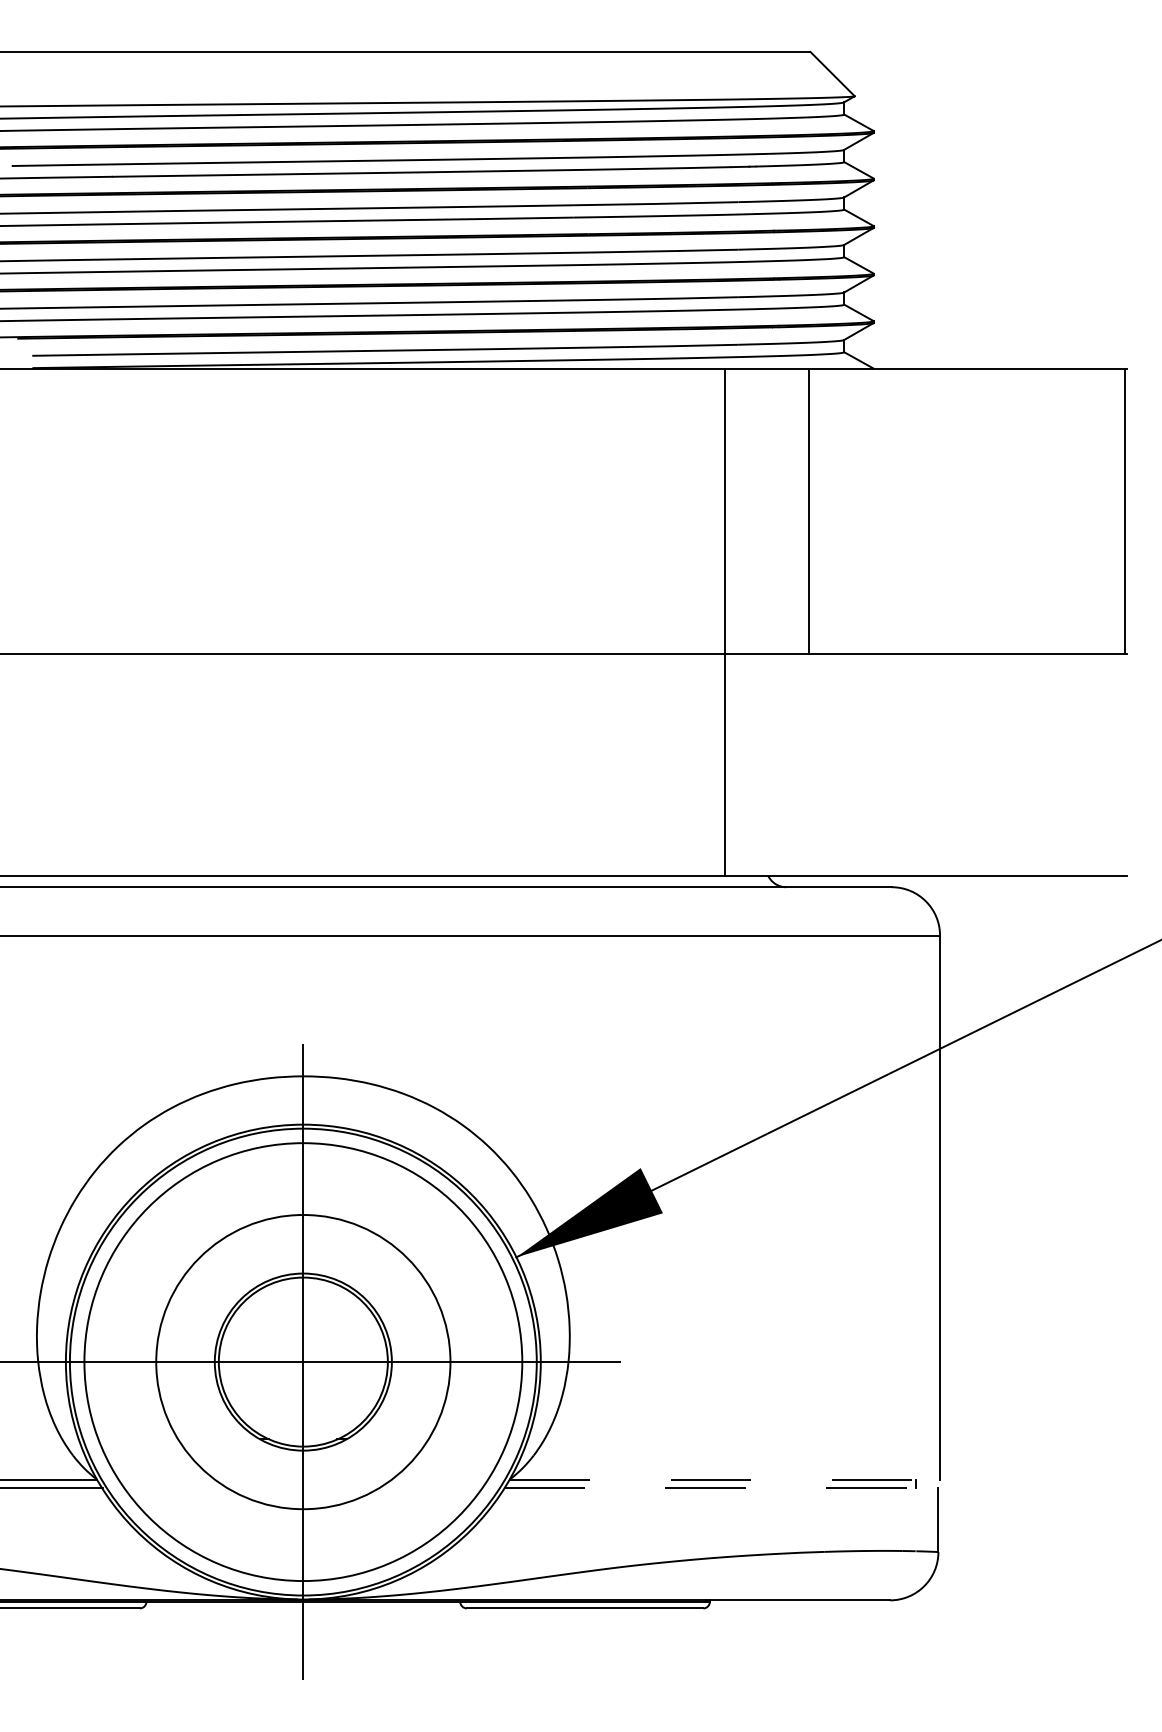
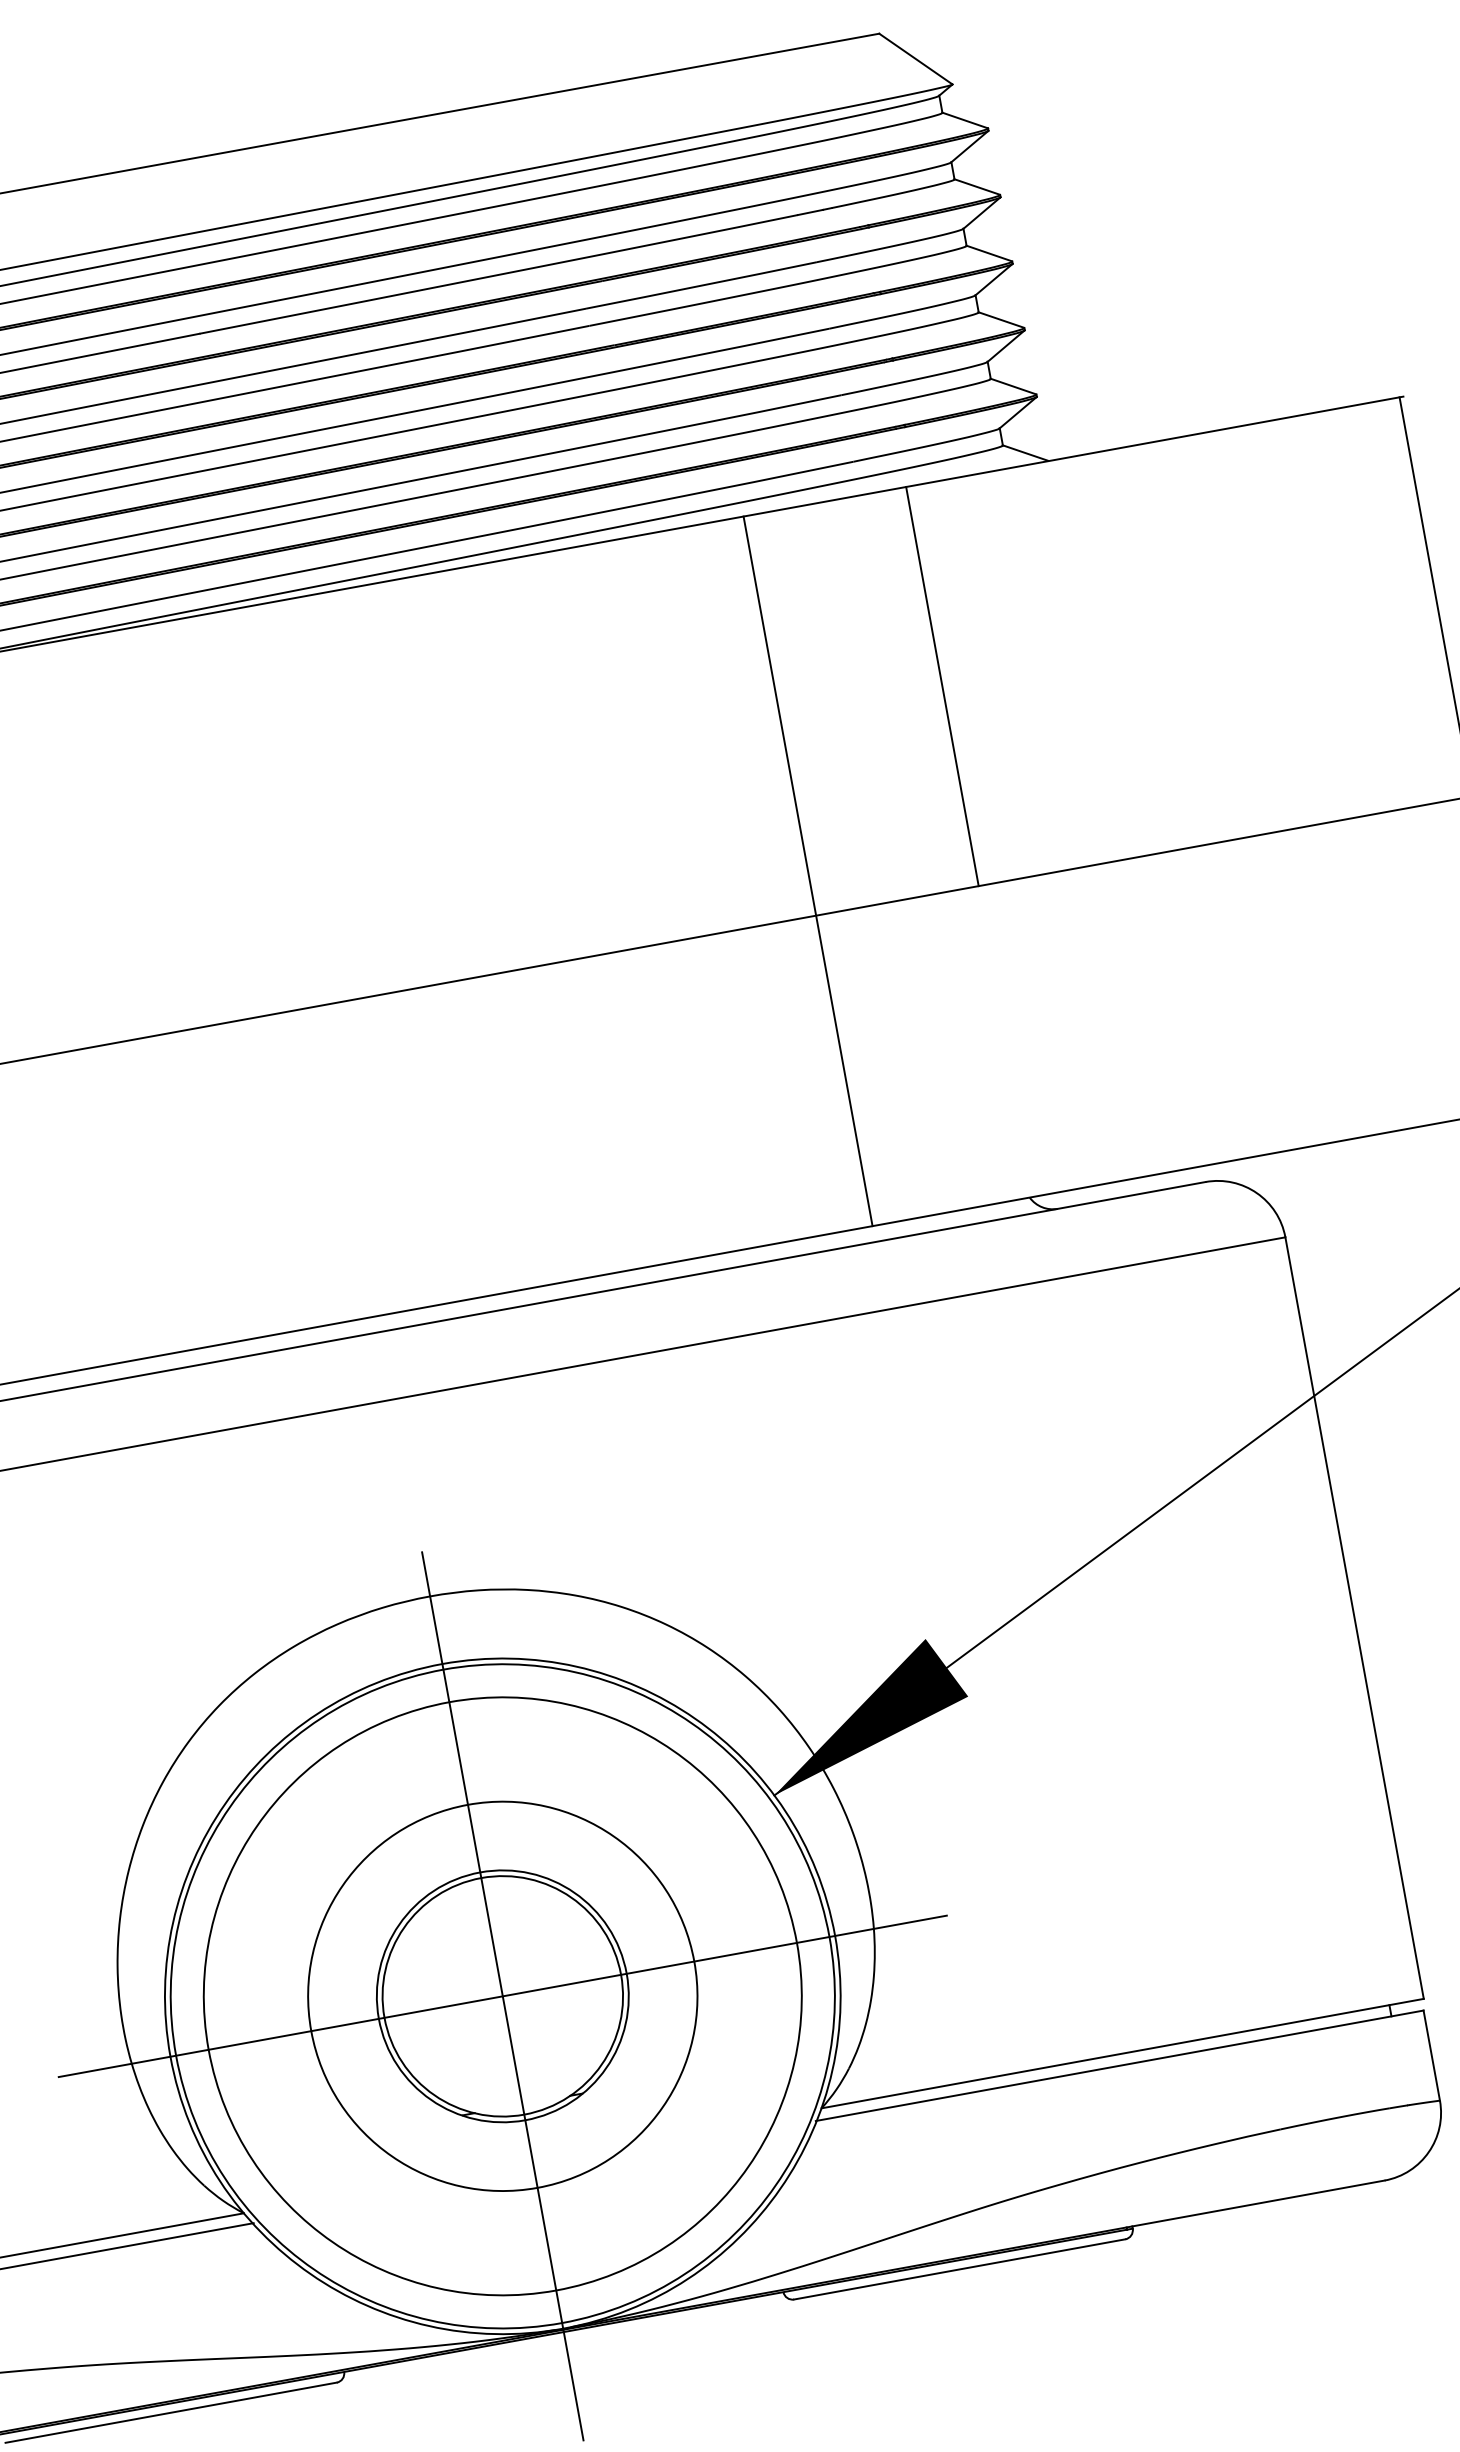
line: (809, 511) -> (943, 686), moved
line: (724, 621) -> (807, 870), moved
circle: (303, 1361) -> (502, 1995), size x0.62
circle: (303, 1361) -> (502, 1995), size x1.43
line: (725, 1479) -> (1123, 2053), dashed -> solid
line: (721, 1487) -> (1119, 2065), dashed -> solid

